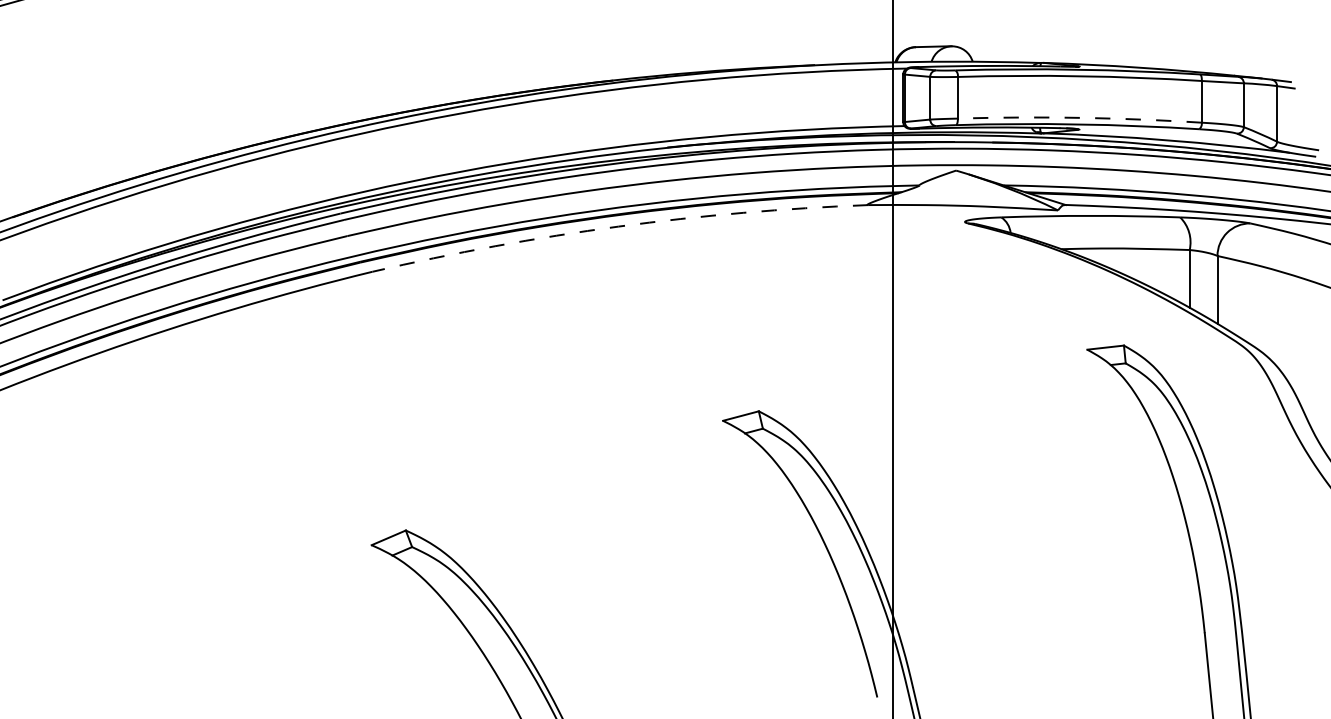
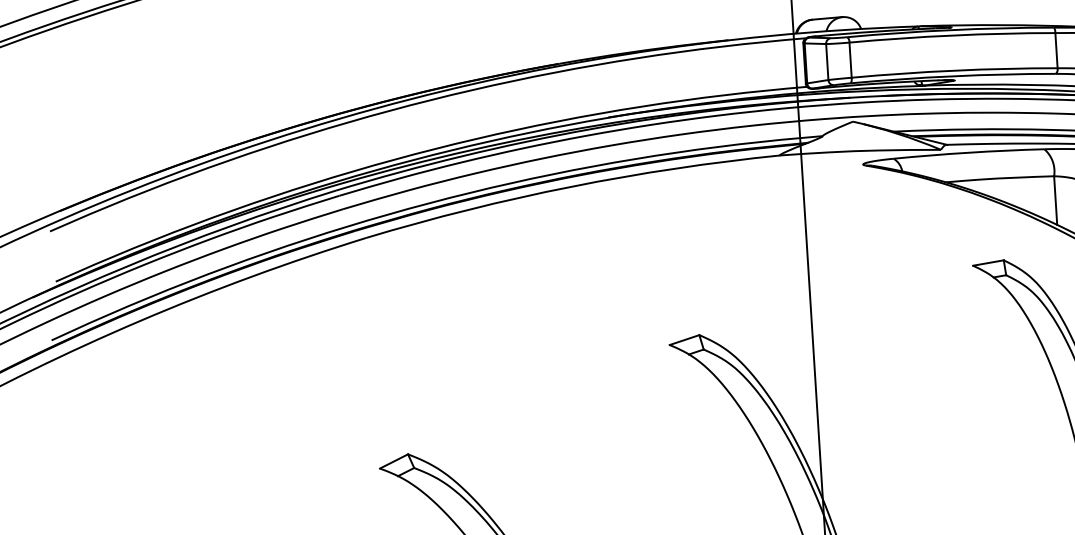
arc: (1079, 117) -> (954, 70), dashed -> solid
arc: (618, 226) -> (571, 186), dashed -> solid

